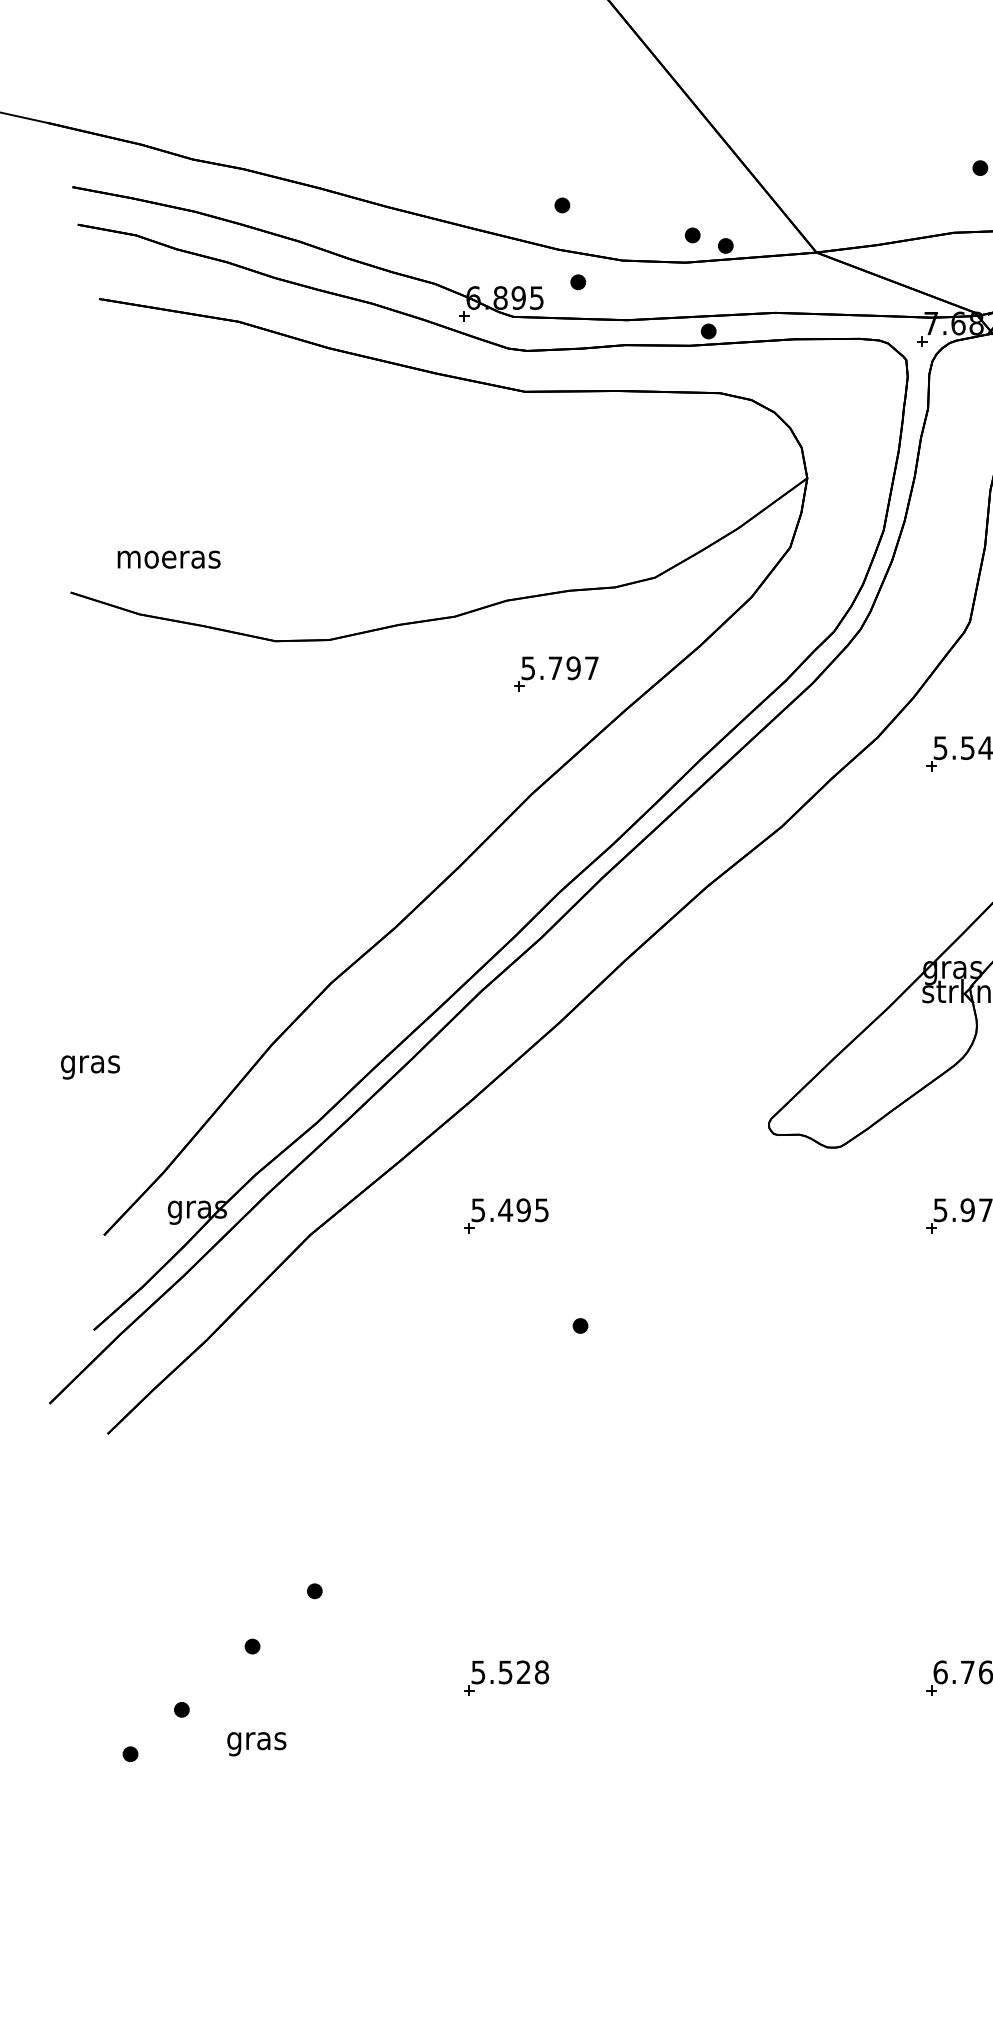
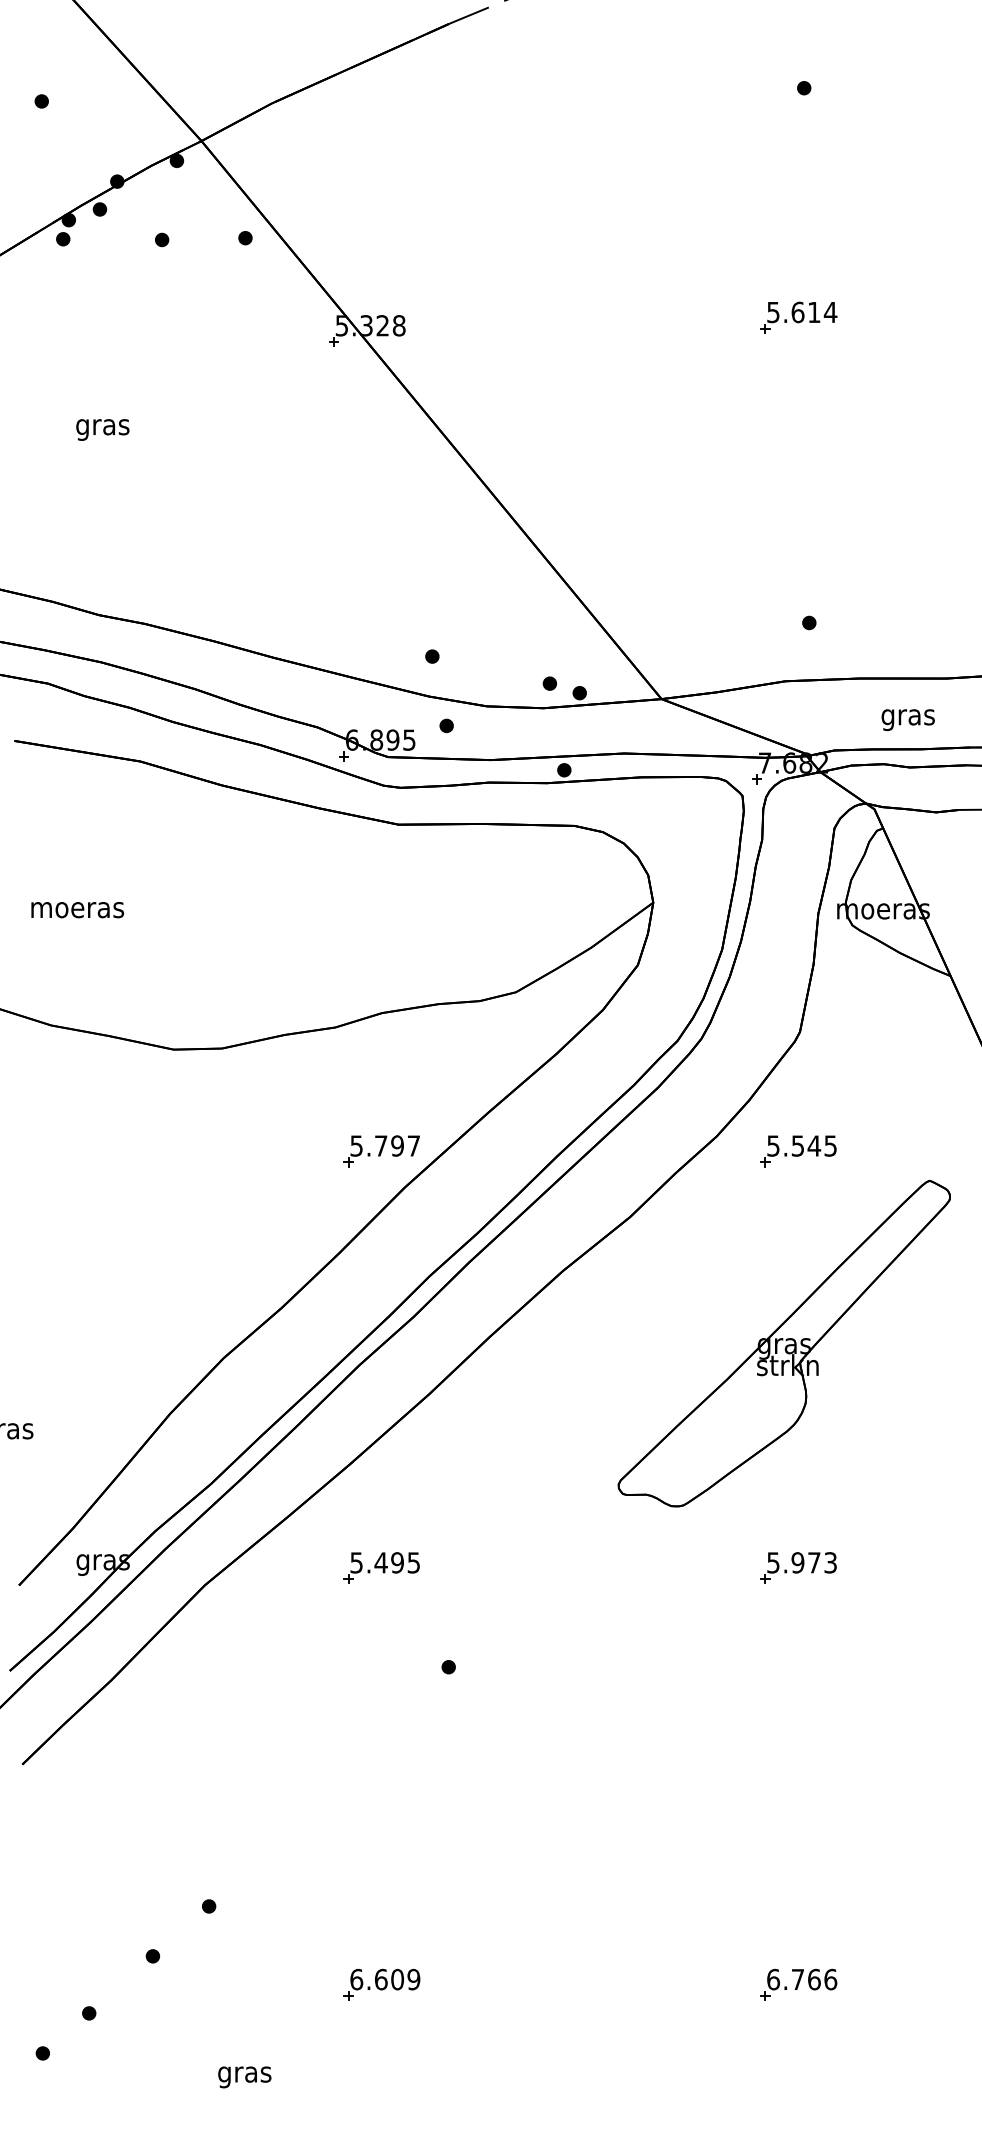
text: (168, 560) -> (77, 910), moved
part: (555, 674) -> (381, 1151), moved
text: (510, 1672) -> (385, 1979), 5.528 -> 6.609
text: (256, 1744) -> (244, 2077), moved

